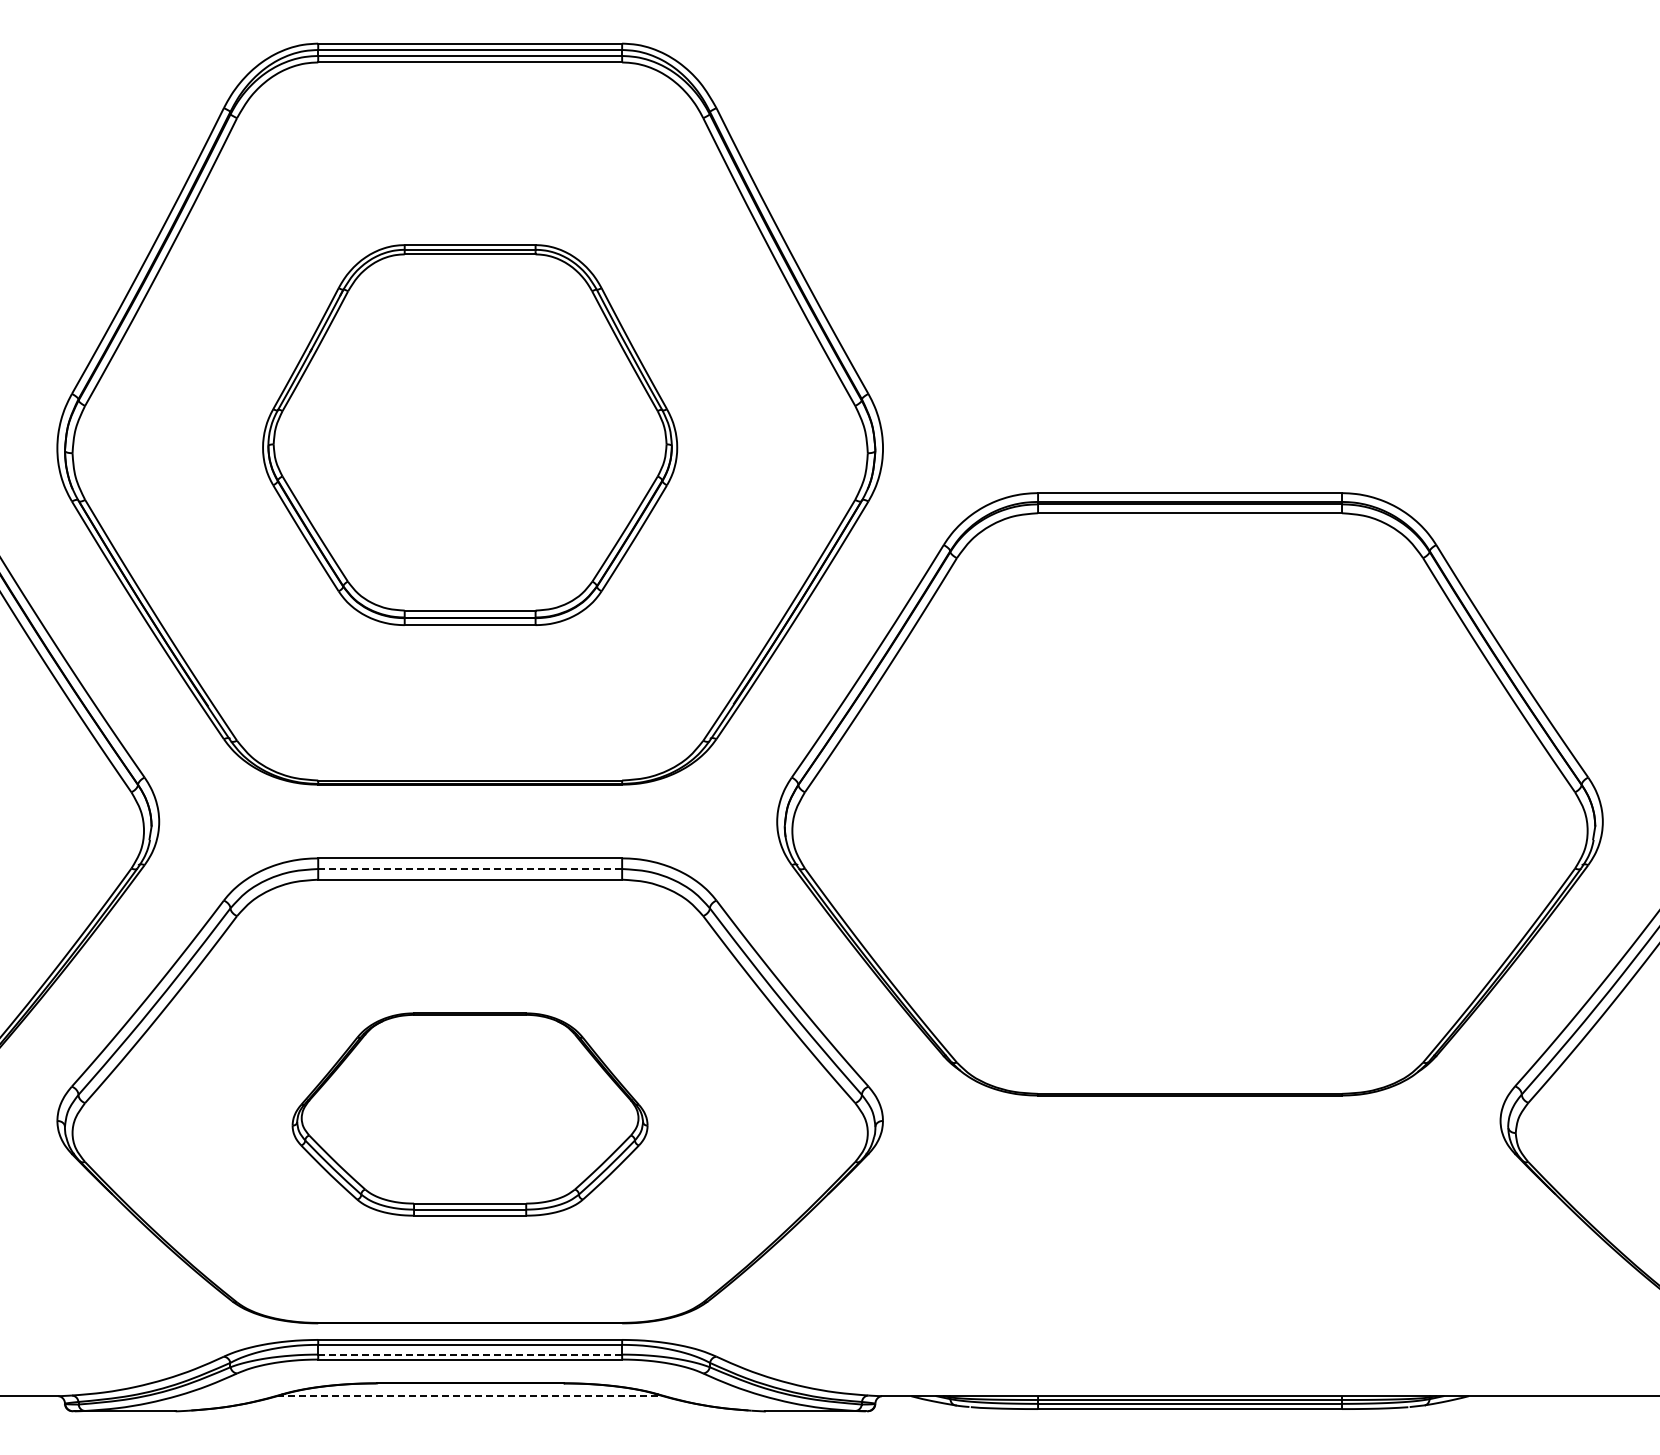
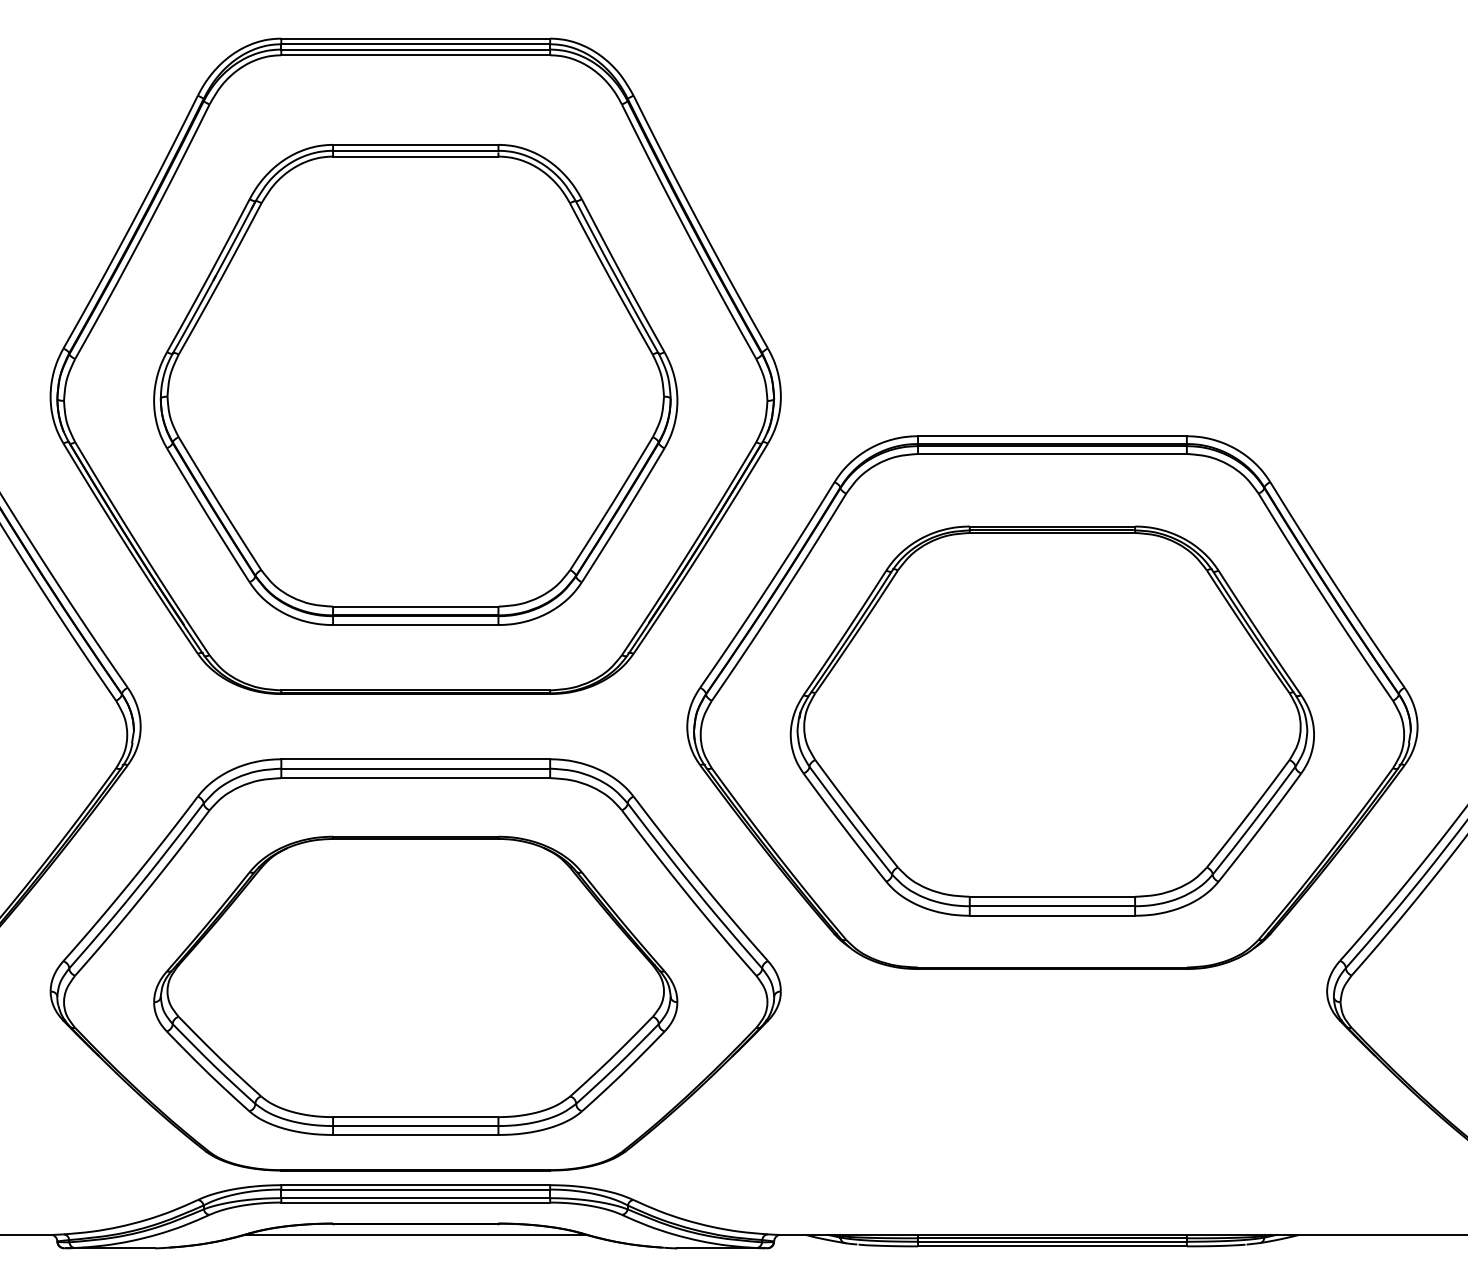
part: (469, 434) -> (415, 384), size x1.43
part: (1189, 815) -> (1051, 721), added
line: (470, 869) -> (416, 769), dashed -> solid
part: (469, 1114) -> (415, 985), size x1.67
line: (470, 1354) -> (416, 1198), dashed -> solid
line: (470, 1396) -> (416, 1235), dashed -> solid

